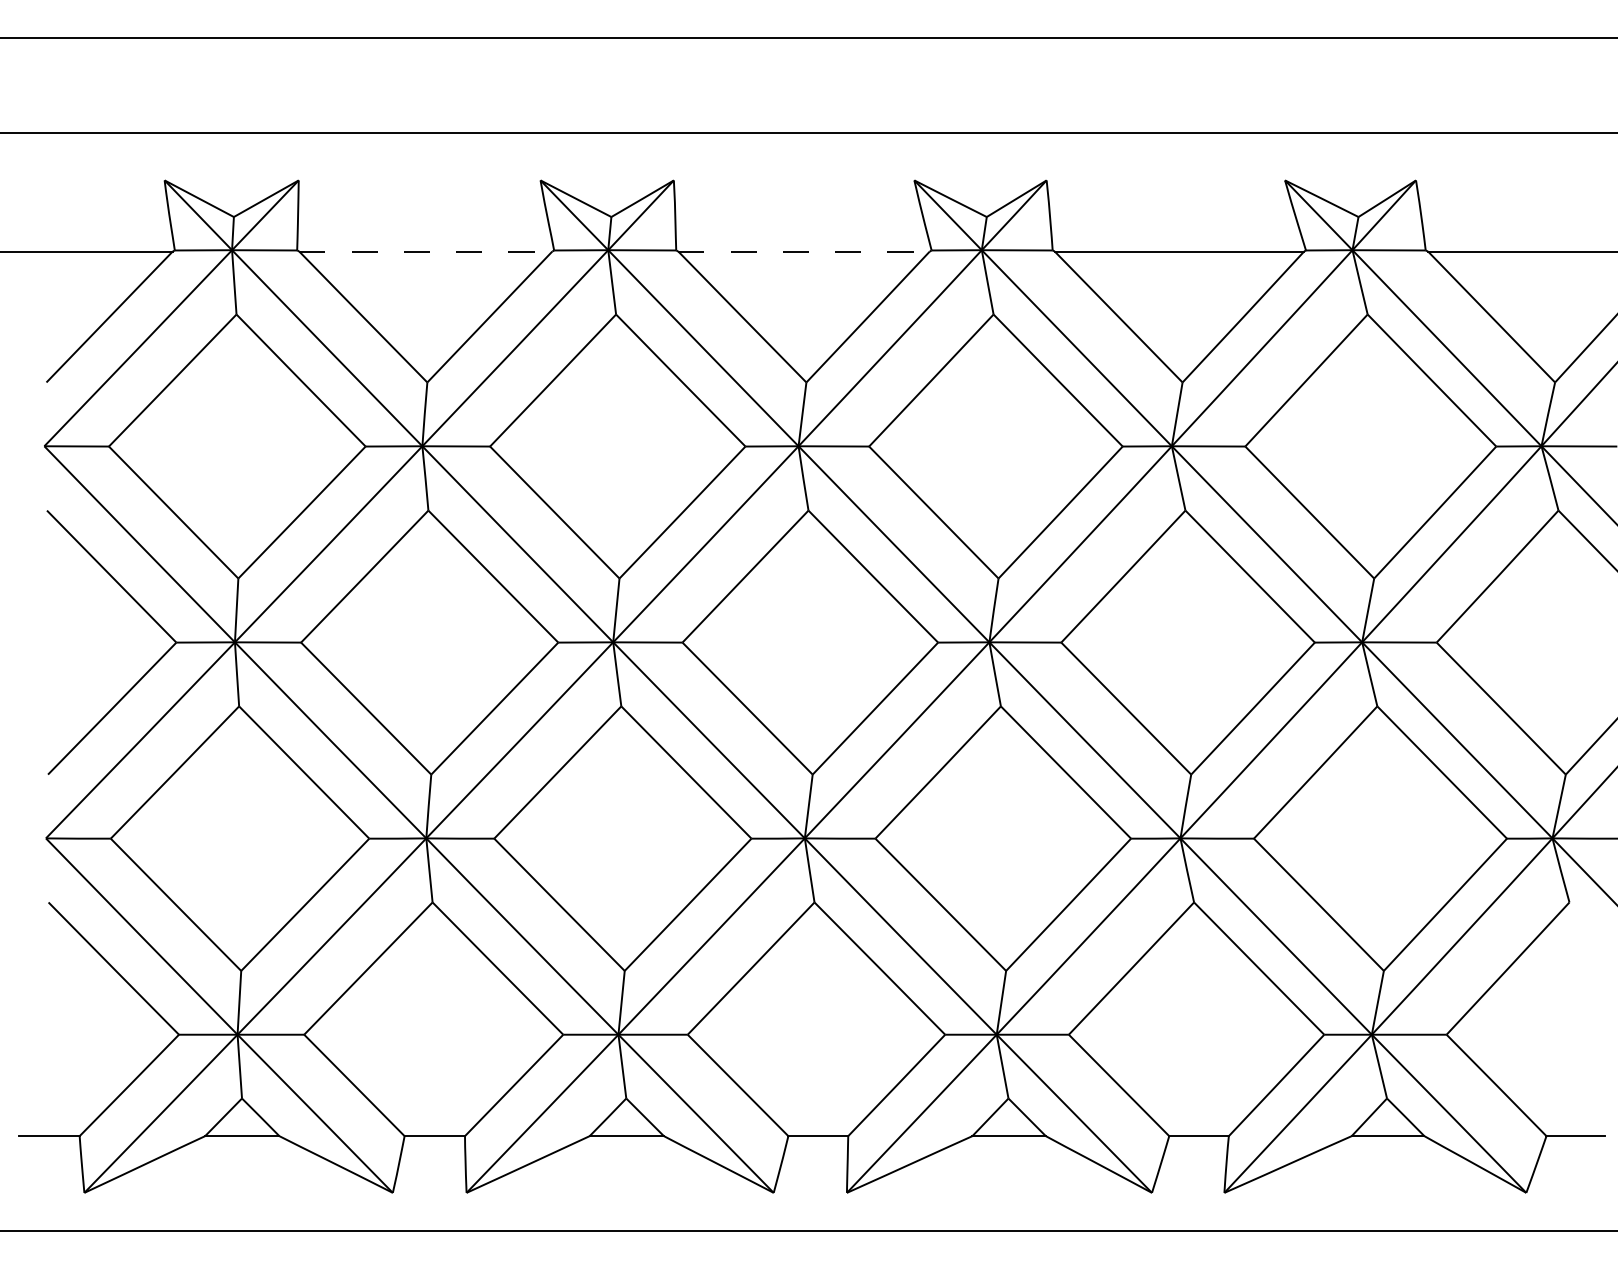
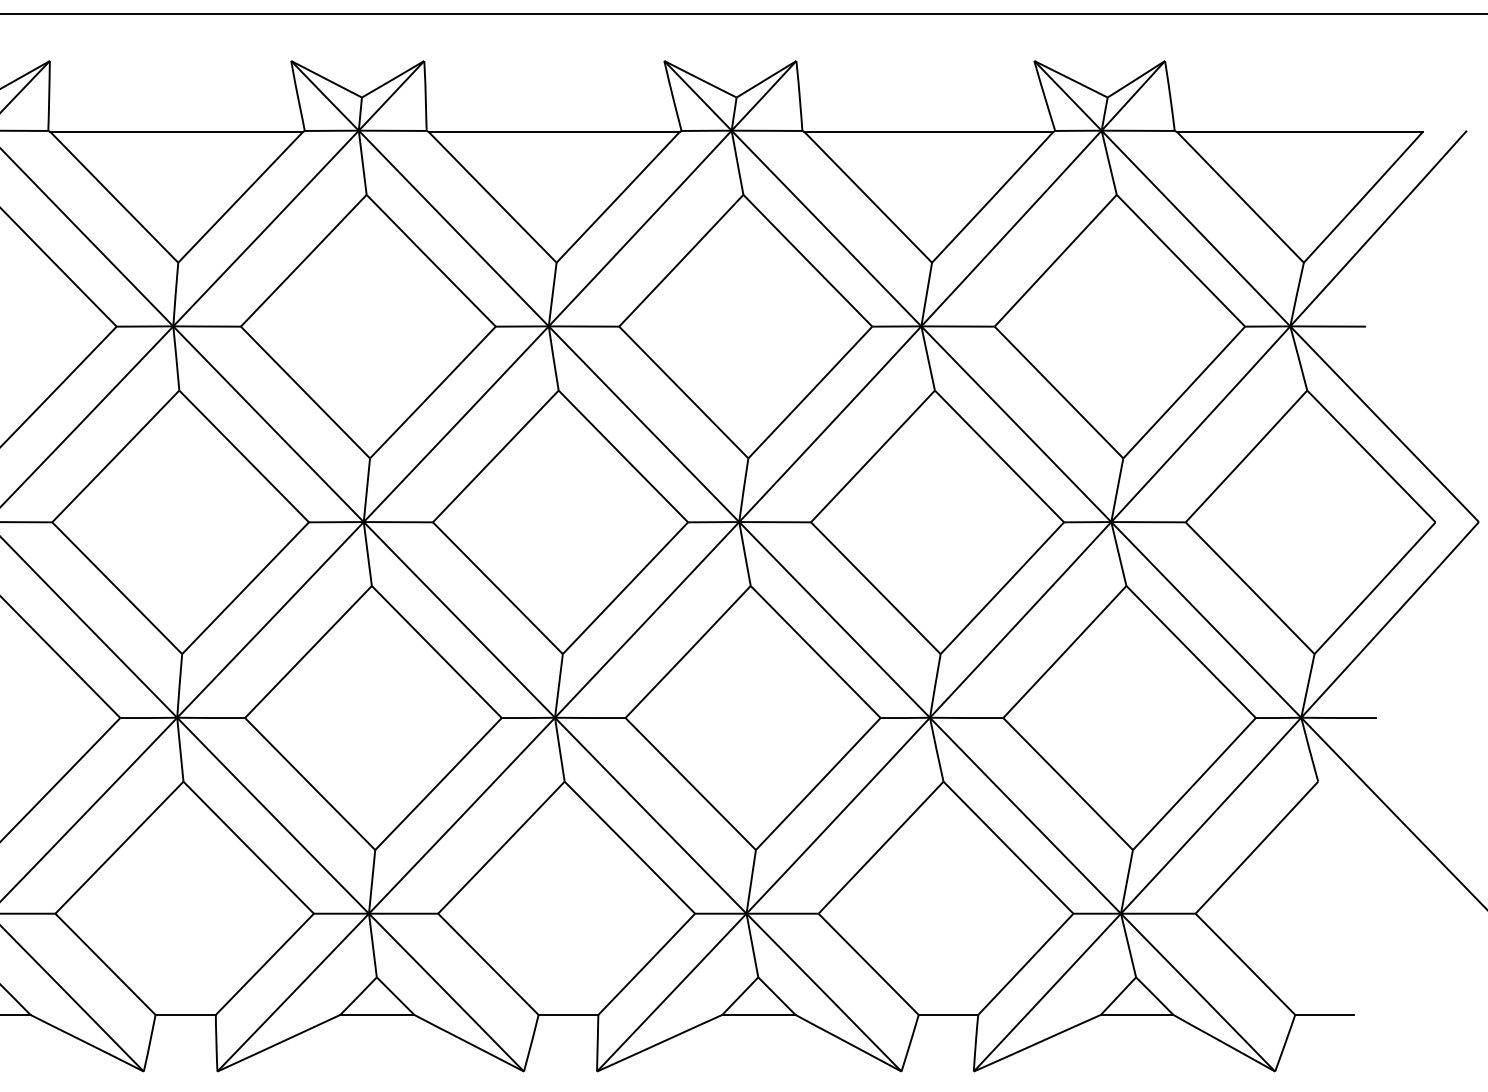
line: (425, 251) -> (176, 131), dashed -> solid
line: (804, 251) -> (554, 131), dashed -> solid

